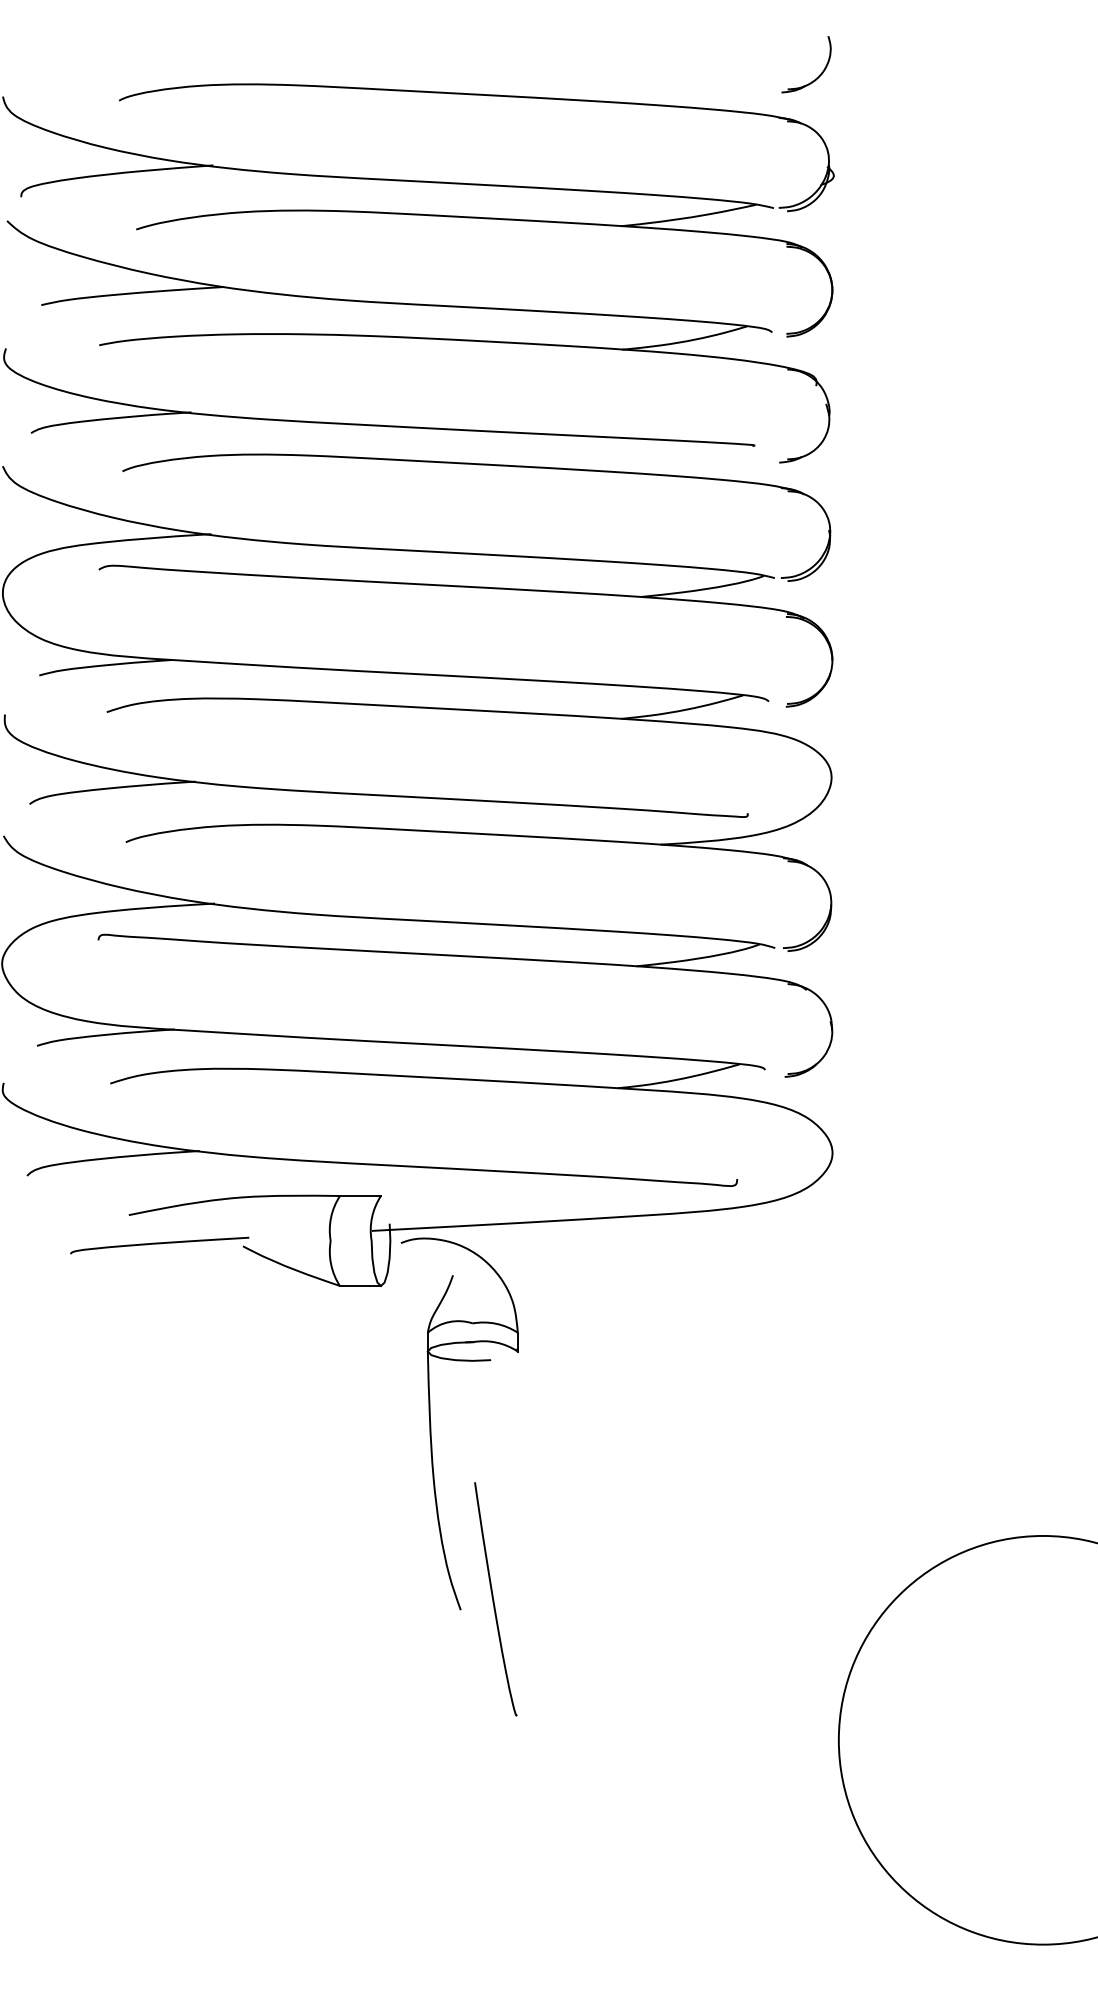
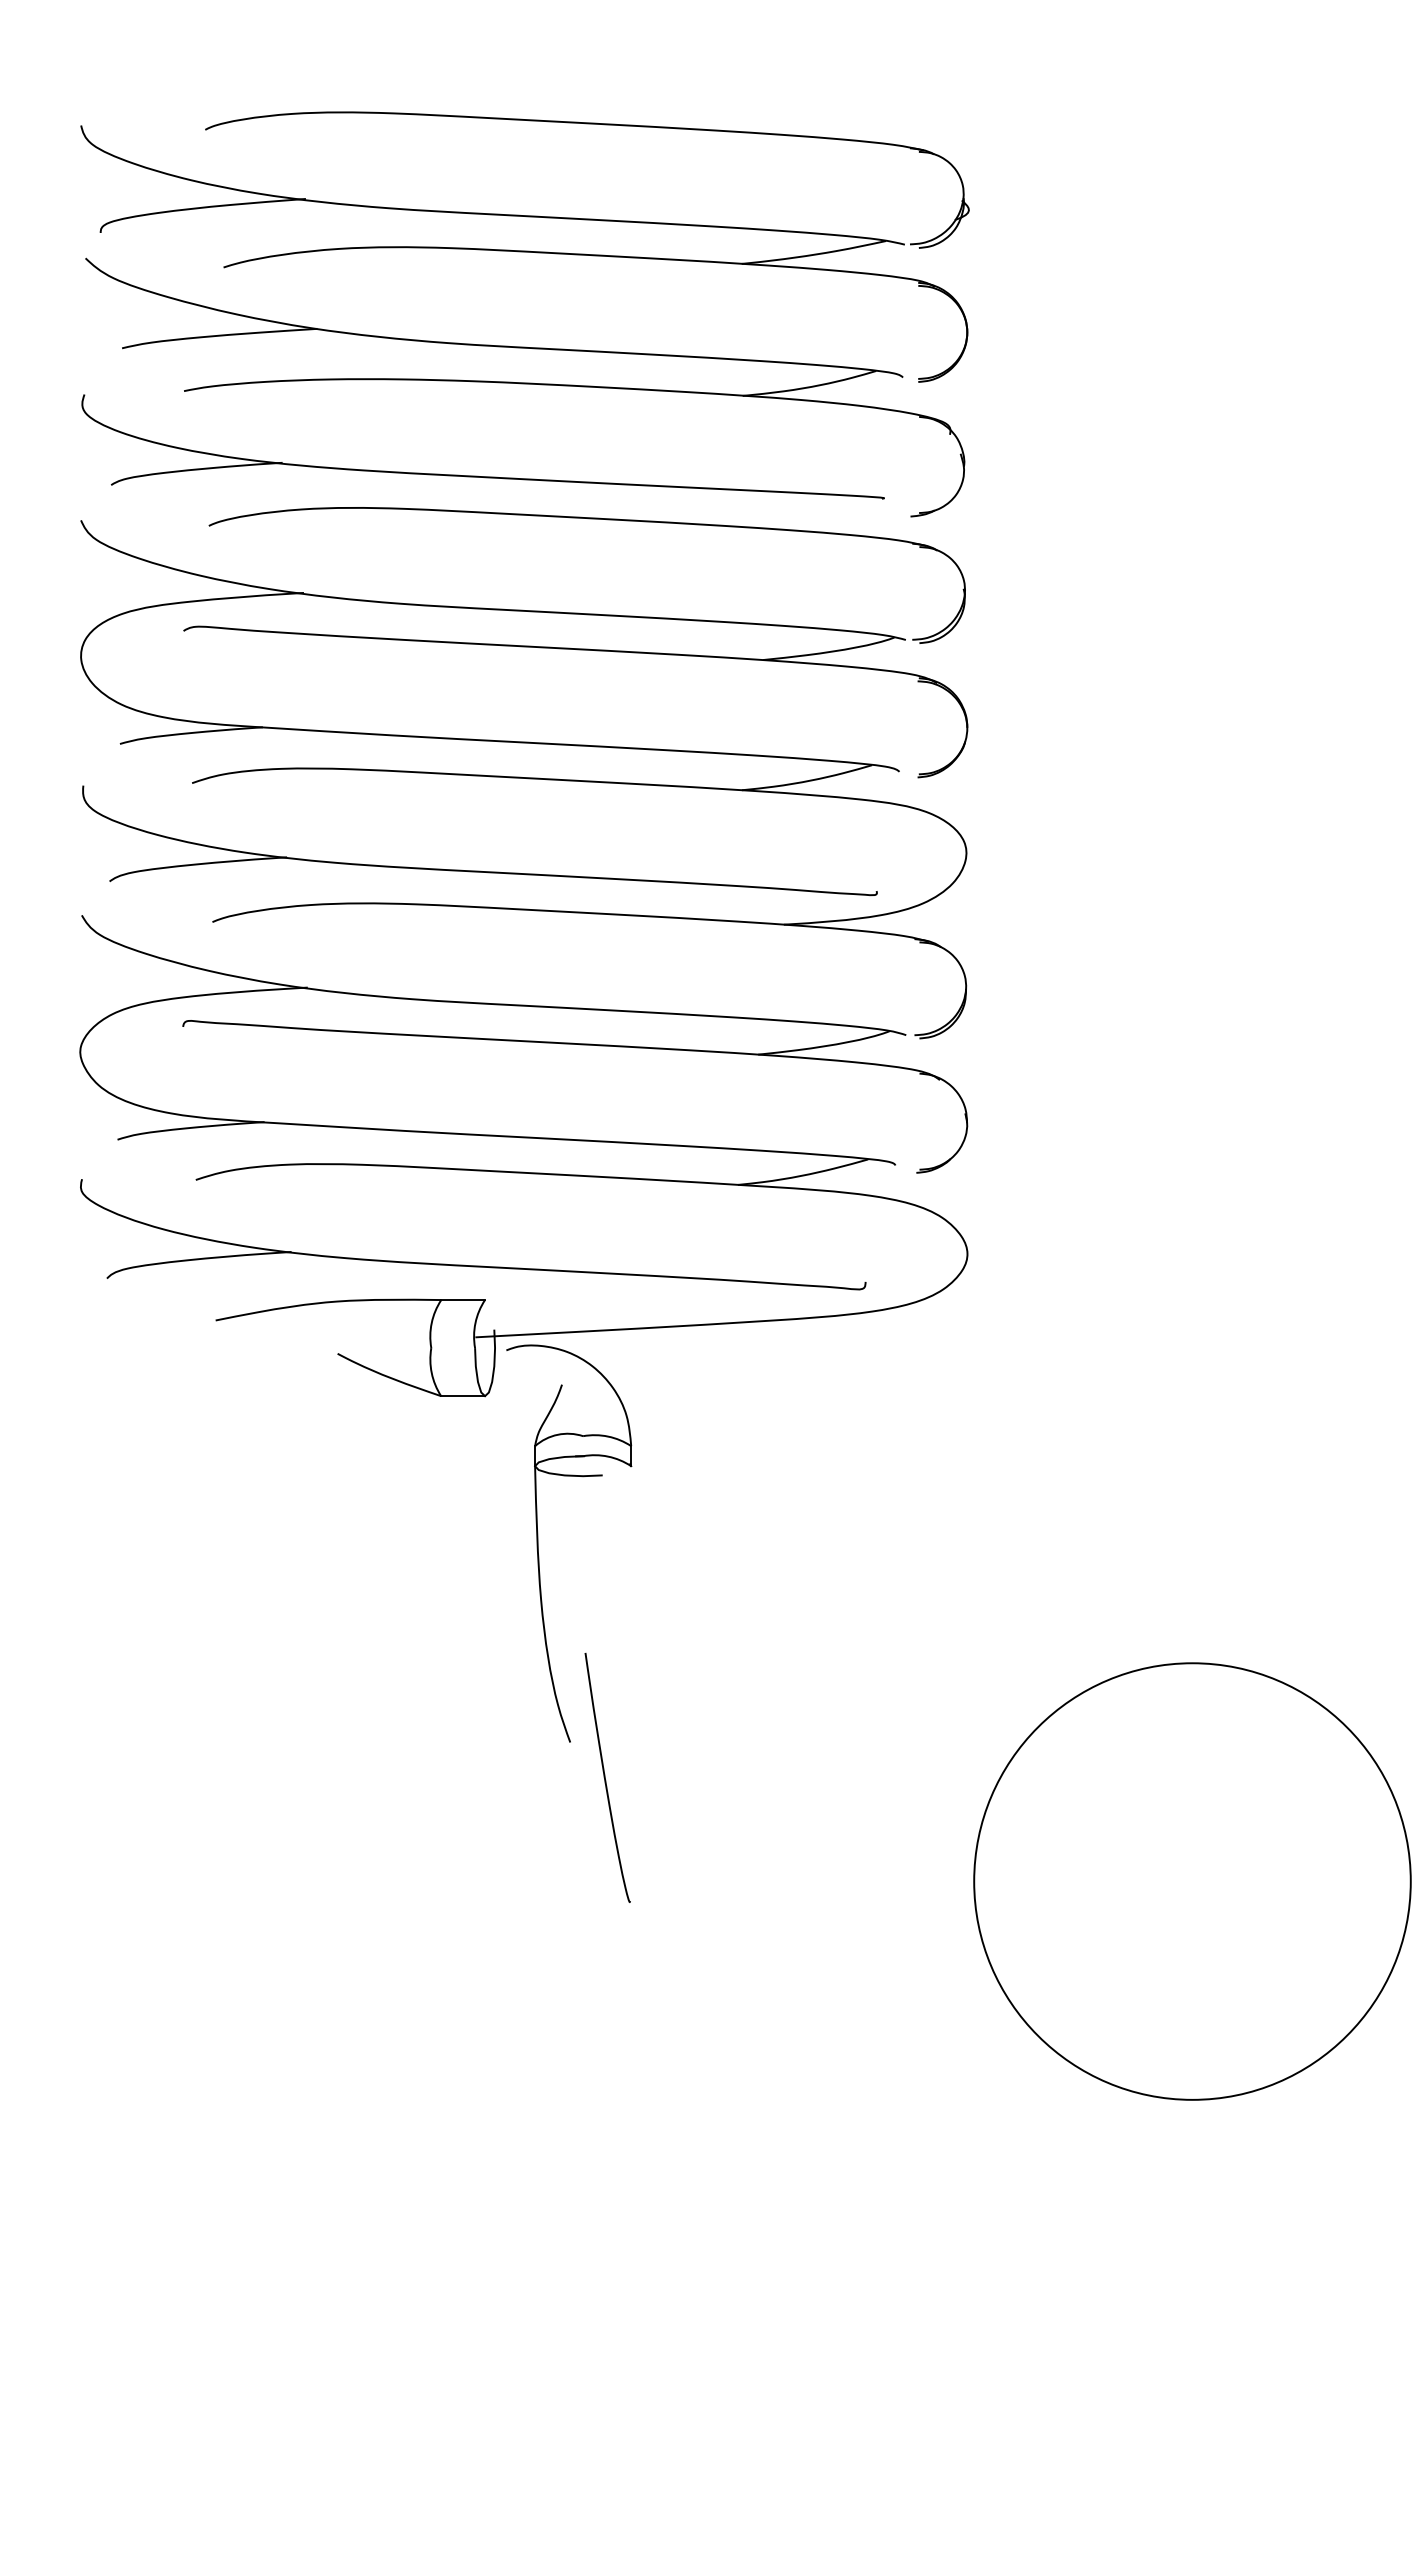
part: (818, 76) -> (952, 103), removed
curve: (159, 1244) -> (248, 1351), removed
curve: (493, 1598) -> (605, 1777), moved

